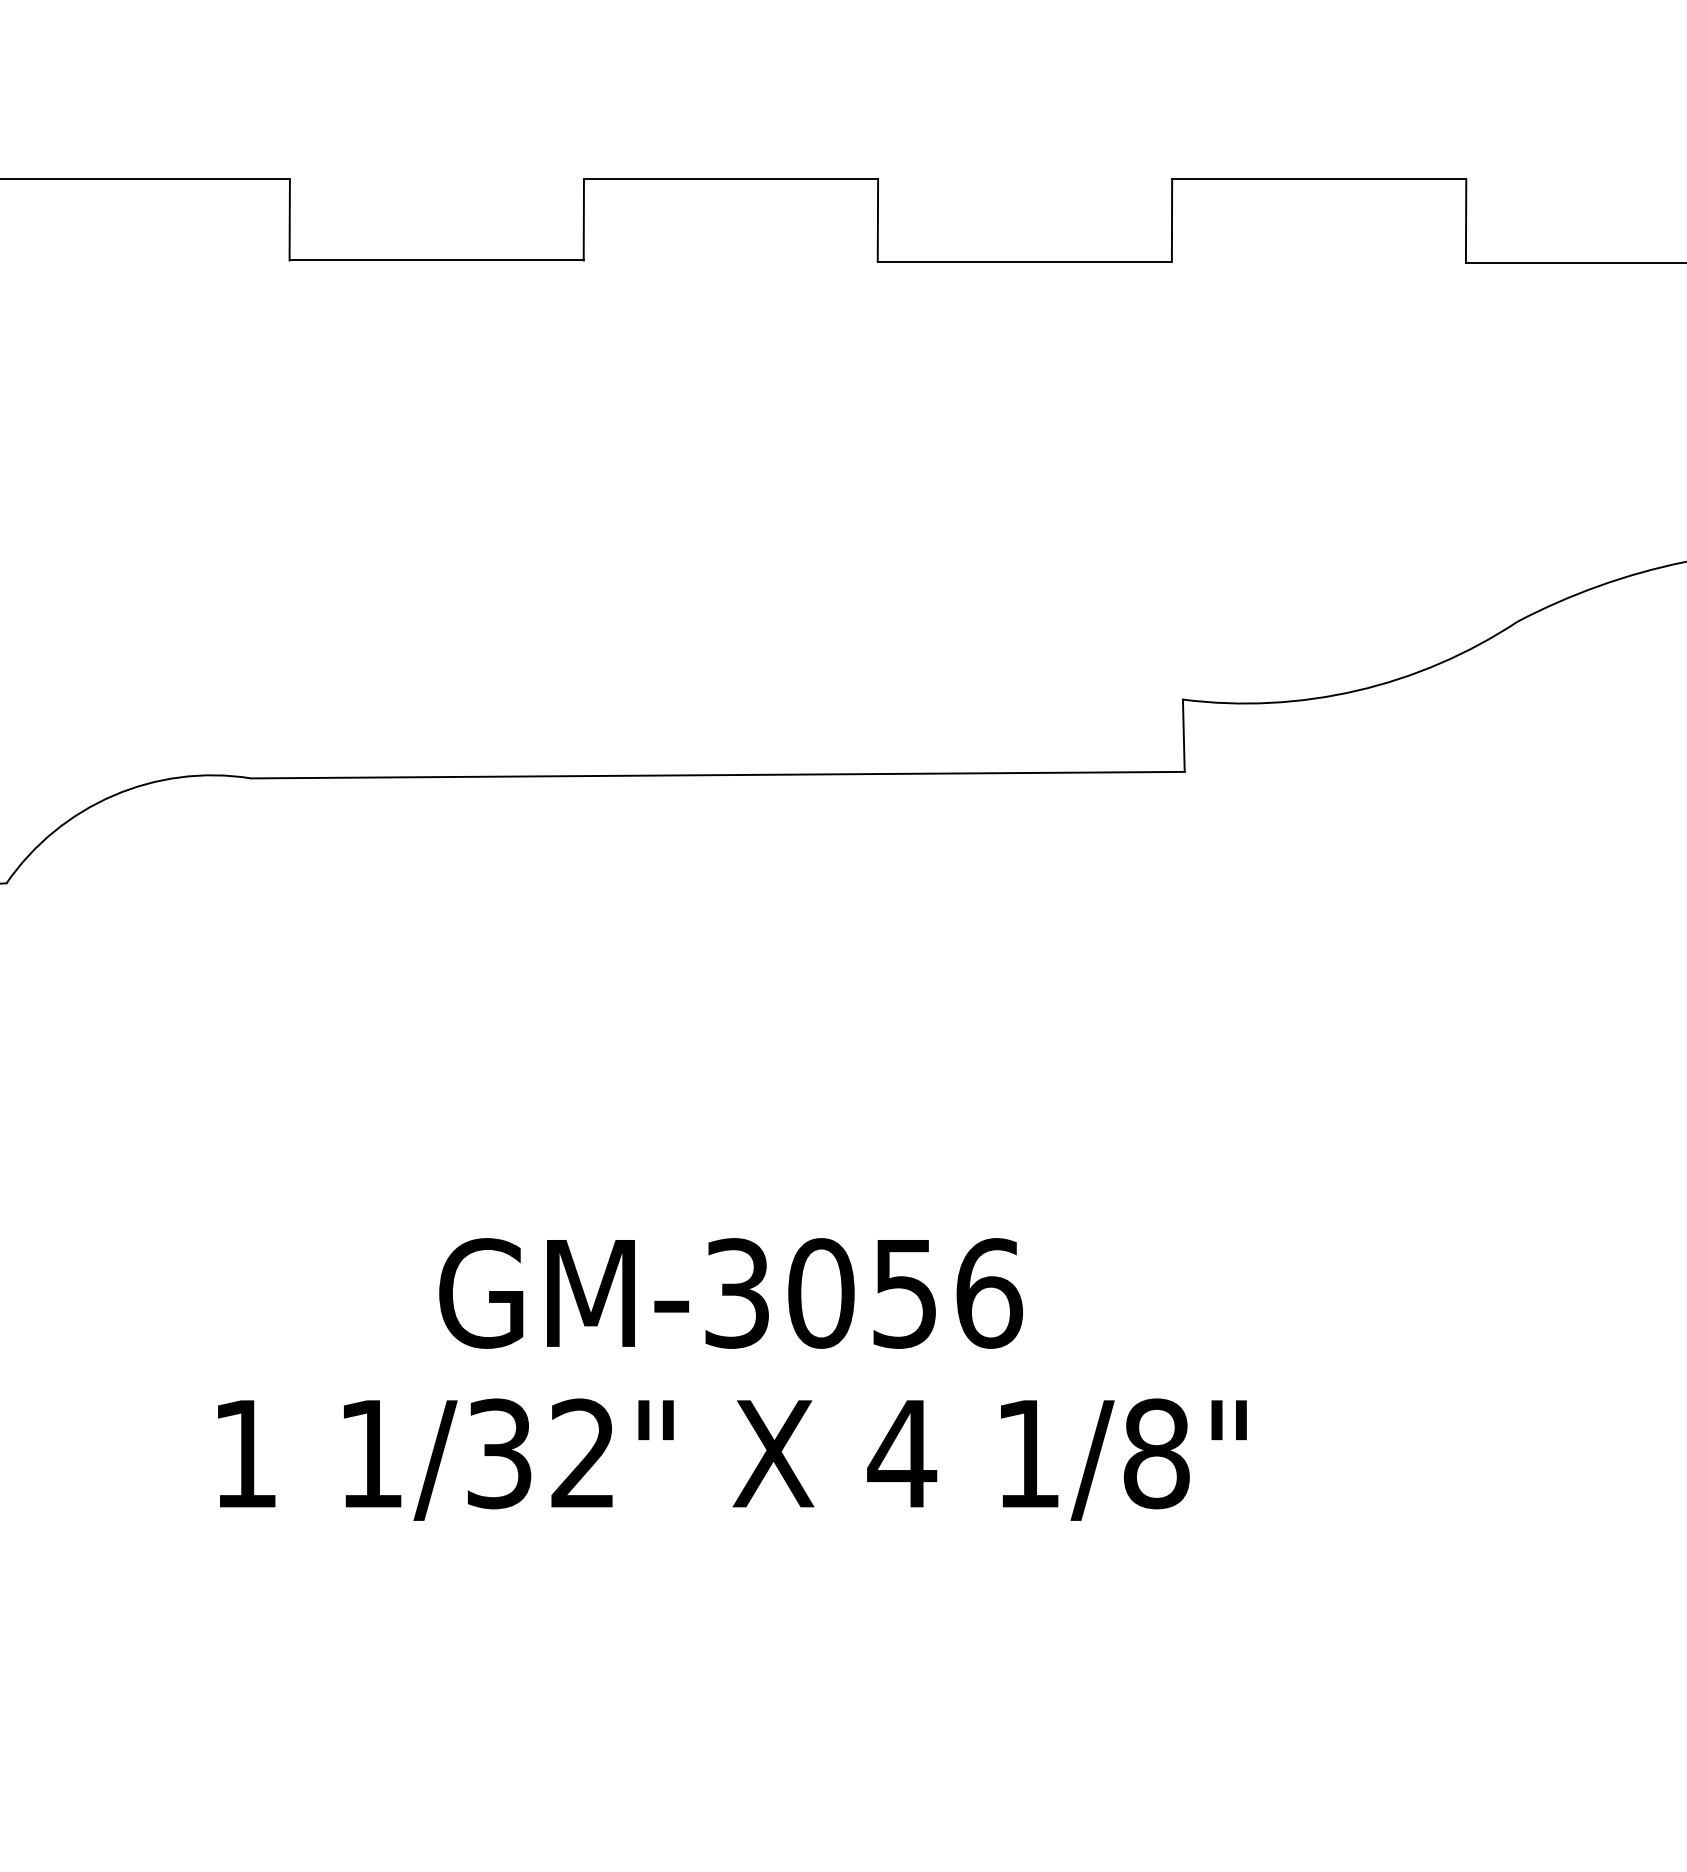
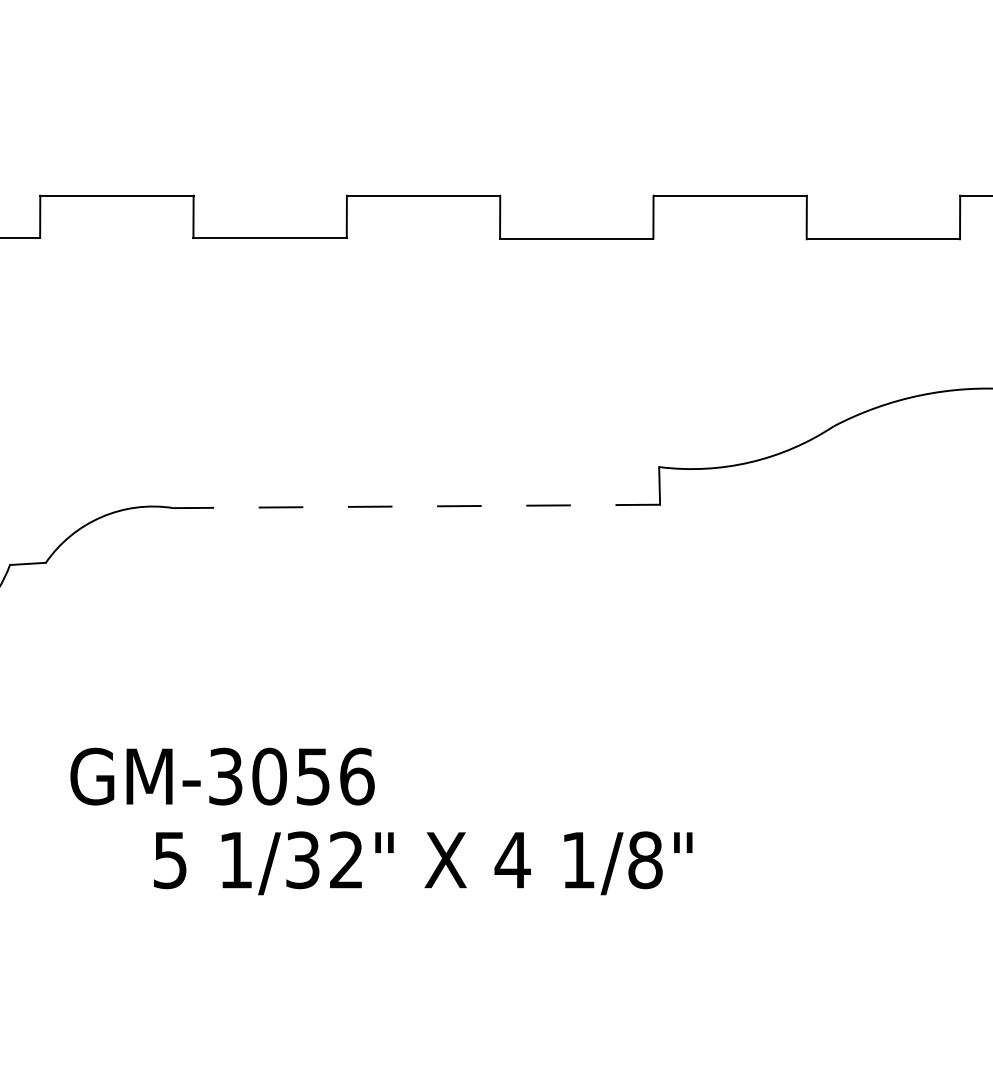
line: (717, 775) -> (416, 506), solid -> dashed
text: (730, 1293) -> (222, 776), moved
text: (245, 1454) -> (170, 860), 1 -> 5

